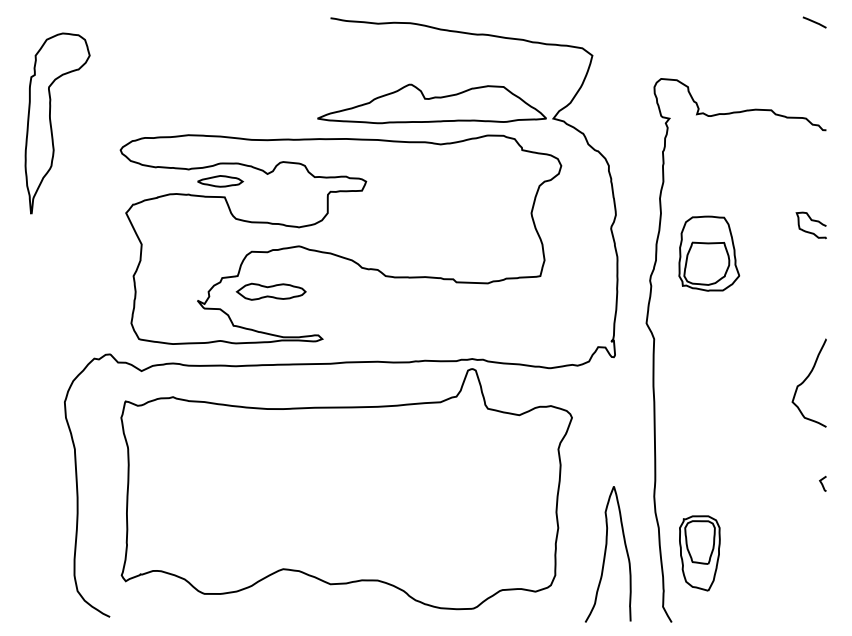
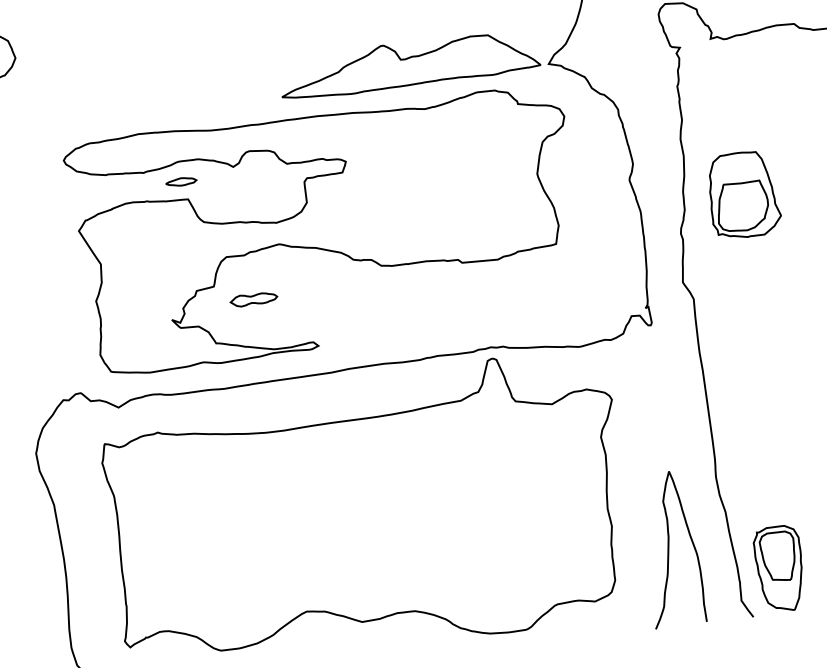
part: (220, 181) -> (181, 182), size x0.6
part: (270, 291) -> (253, 299), size x0.6
part: (699, 553) -> (779, 569), moved

